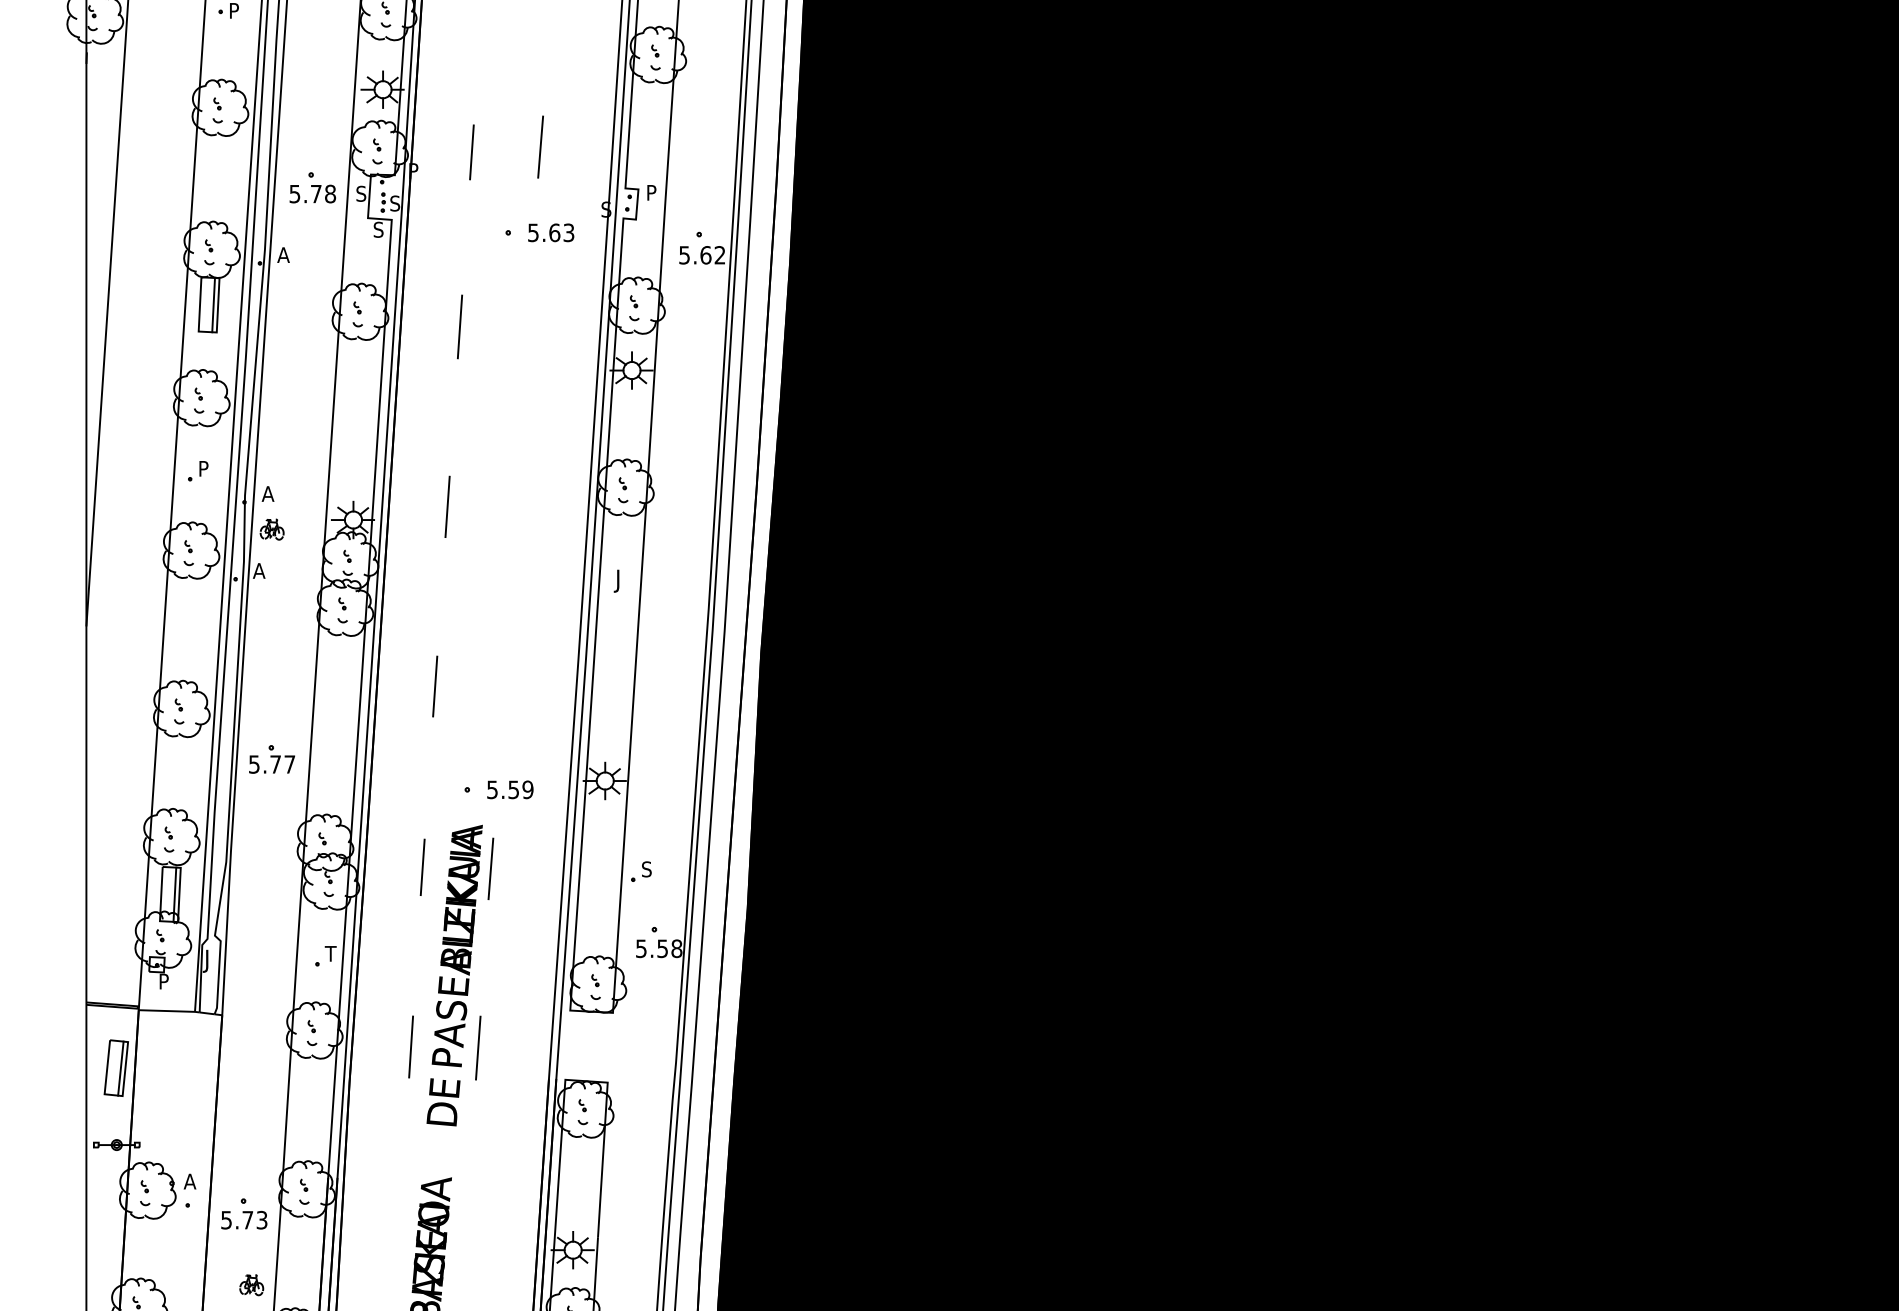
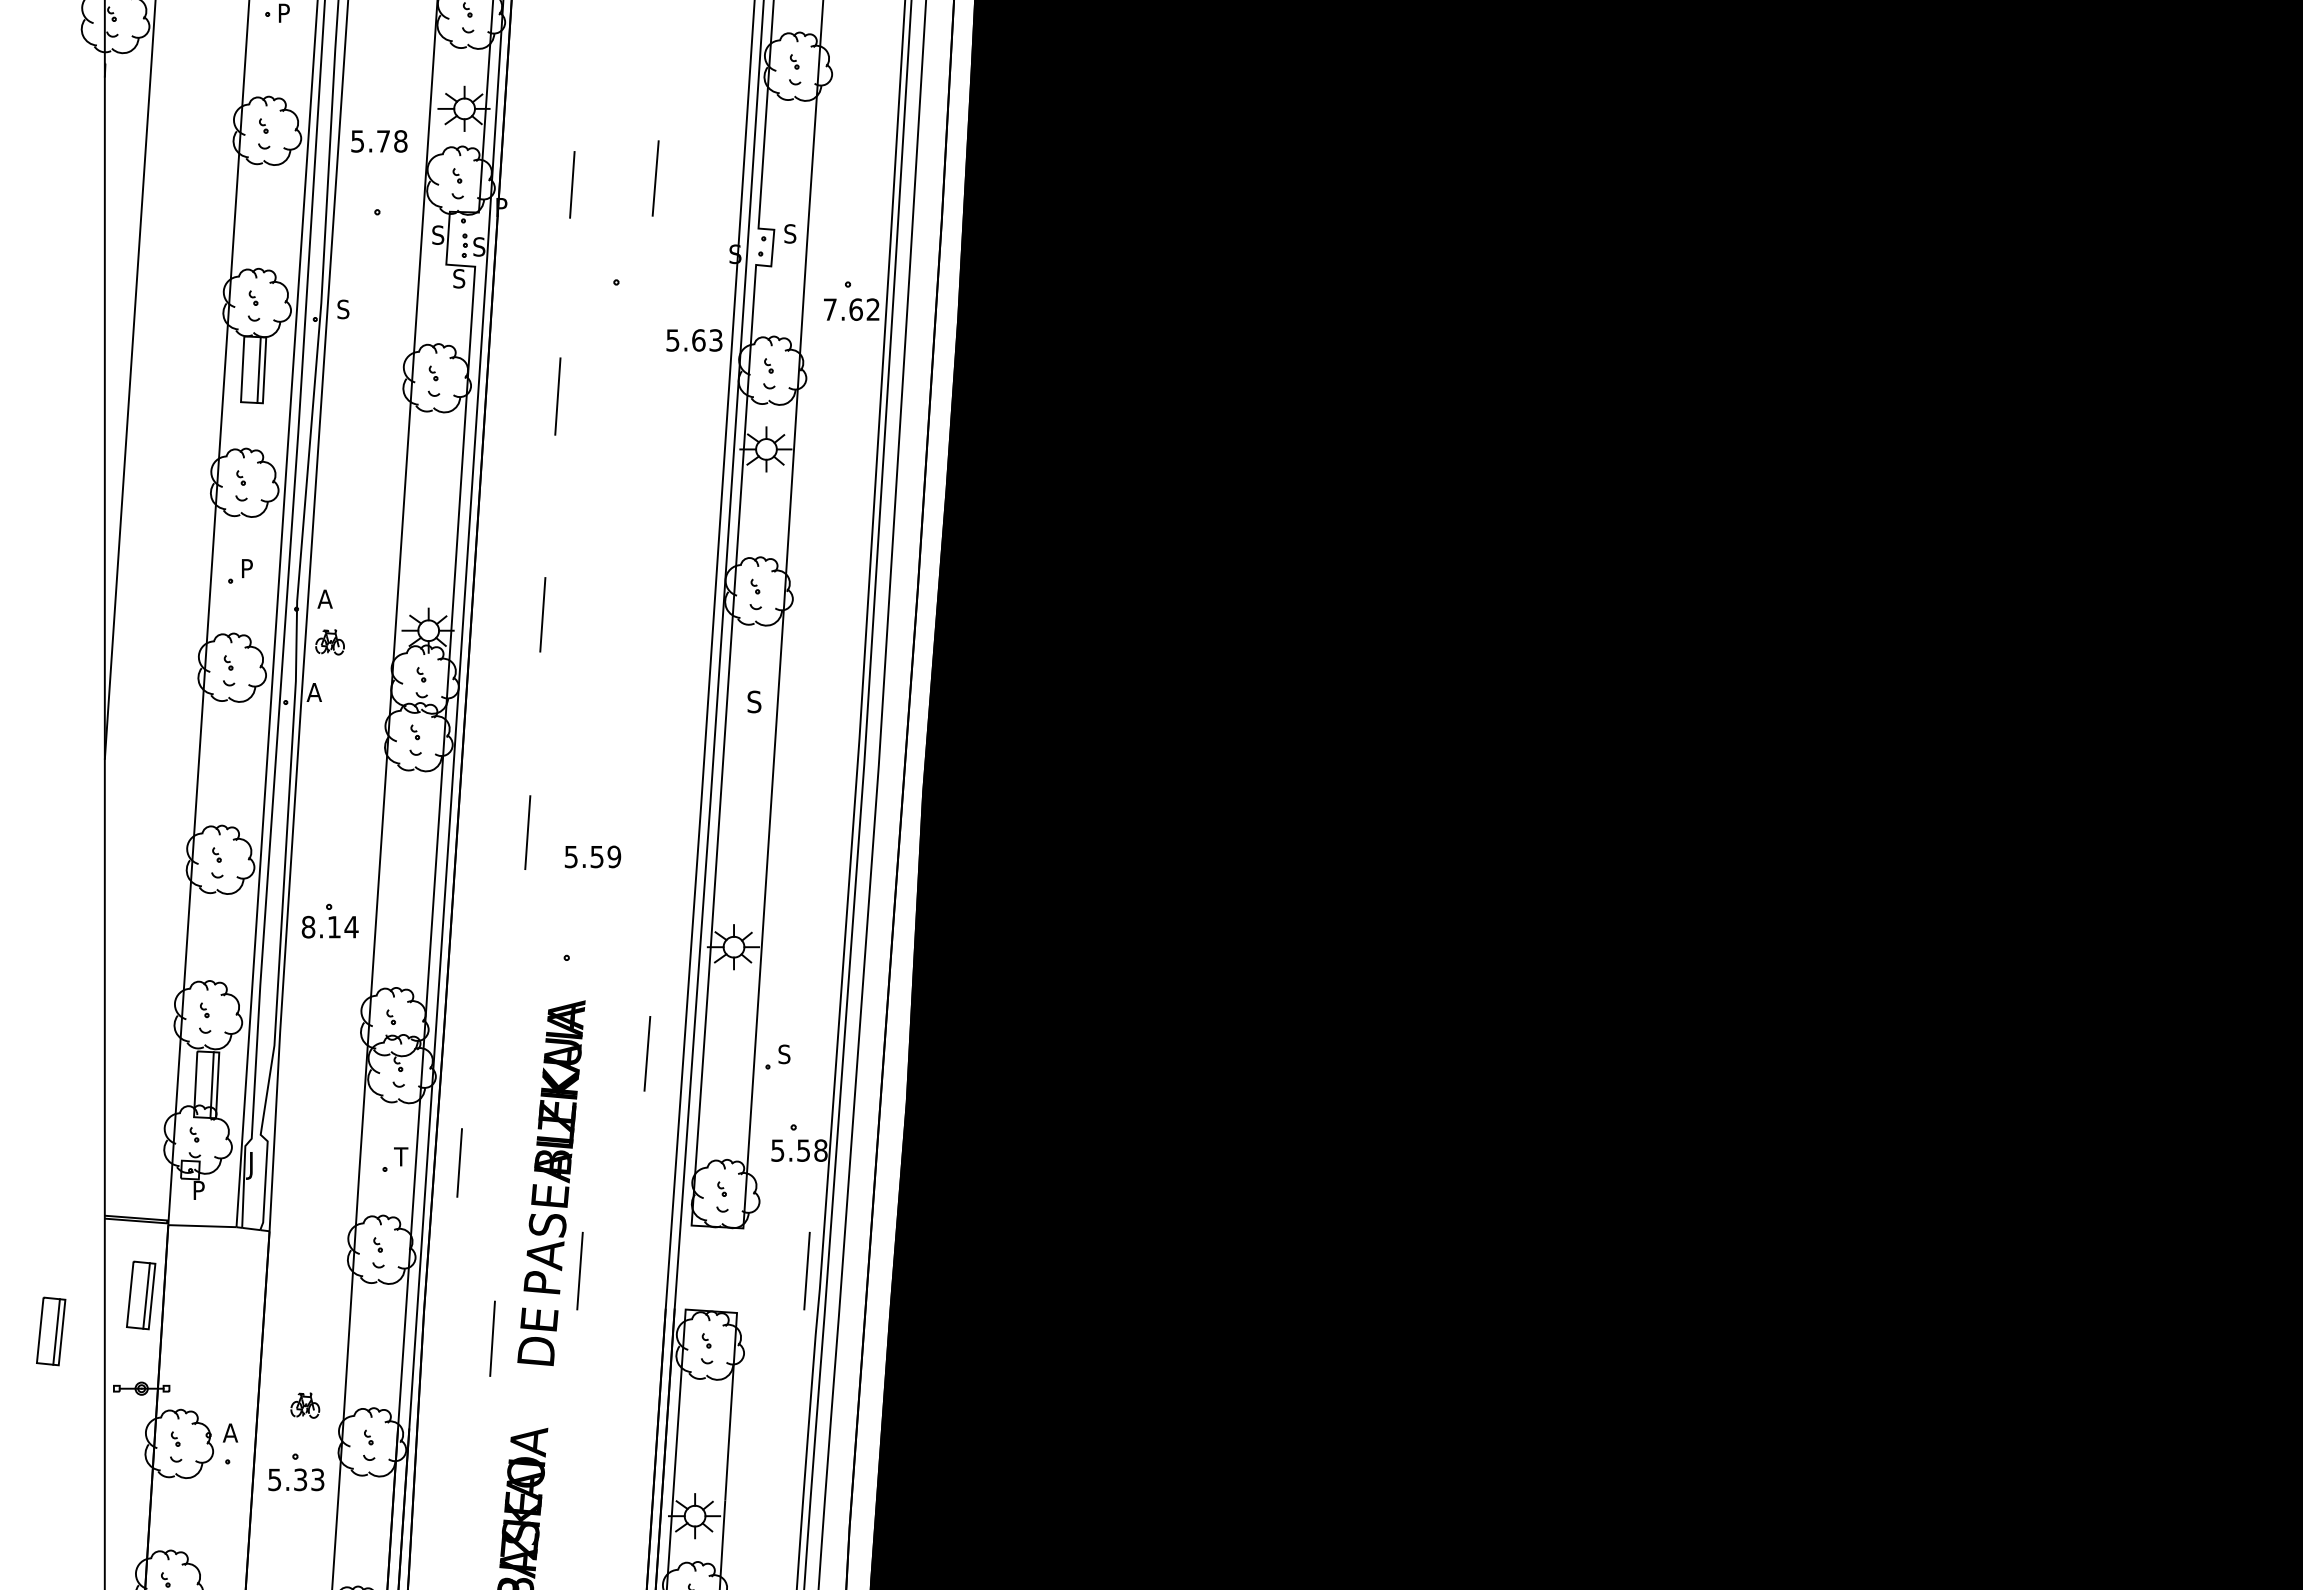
text: (651, 192) -> (790, 233), P -> S
text: (312, 194) -> (379, 141), moved
text: (551, 232) -> (694, 340), moved
text: (283, 255) -> (343, 309), A -> S
text: (683, 255) -> (829, 309), 5.62 -> 7.62
text: (620, 580) -> (752, 704), J -> S
text: (271, 763) -> (329, 926), 5.77 -> 8.14
text: (509, 789) -> (592, 856), moved
line: (422, 867) -> (459, 1162), moved
line: (491, 868) -> (647, 1053), moved
line: (411, 1046) -> (492, 1338), moved
line: (665, 1047) -> (806, 1270), added
part: (42, 1097) -> (51, 1331), added
text: (247, 1219) -> (300, 1479), 5.73 -> 5.33
part: (251, 1285) -> (305, 1405), moved

